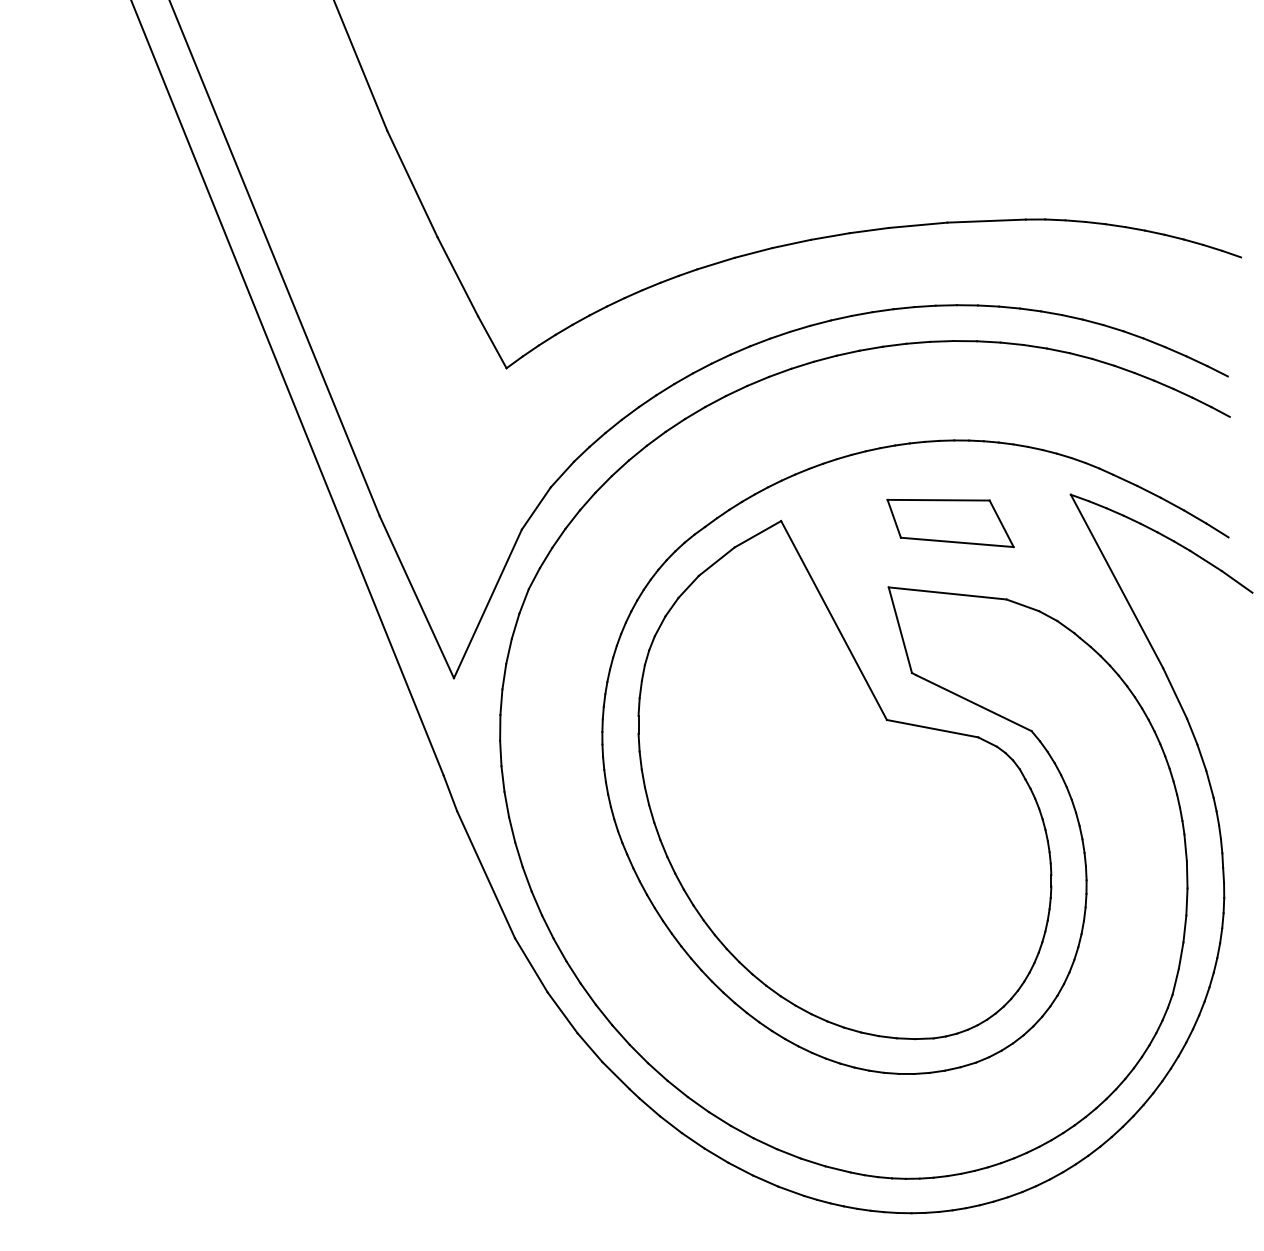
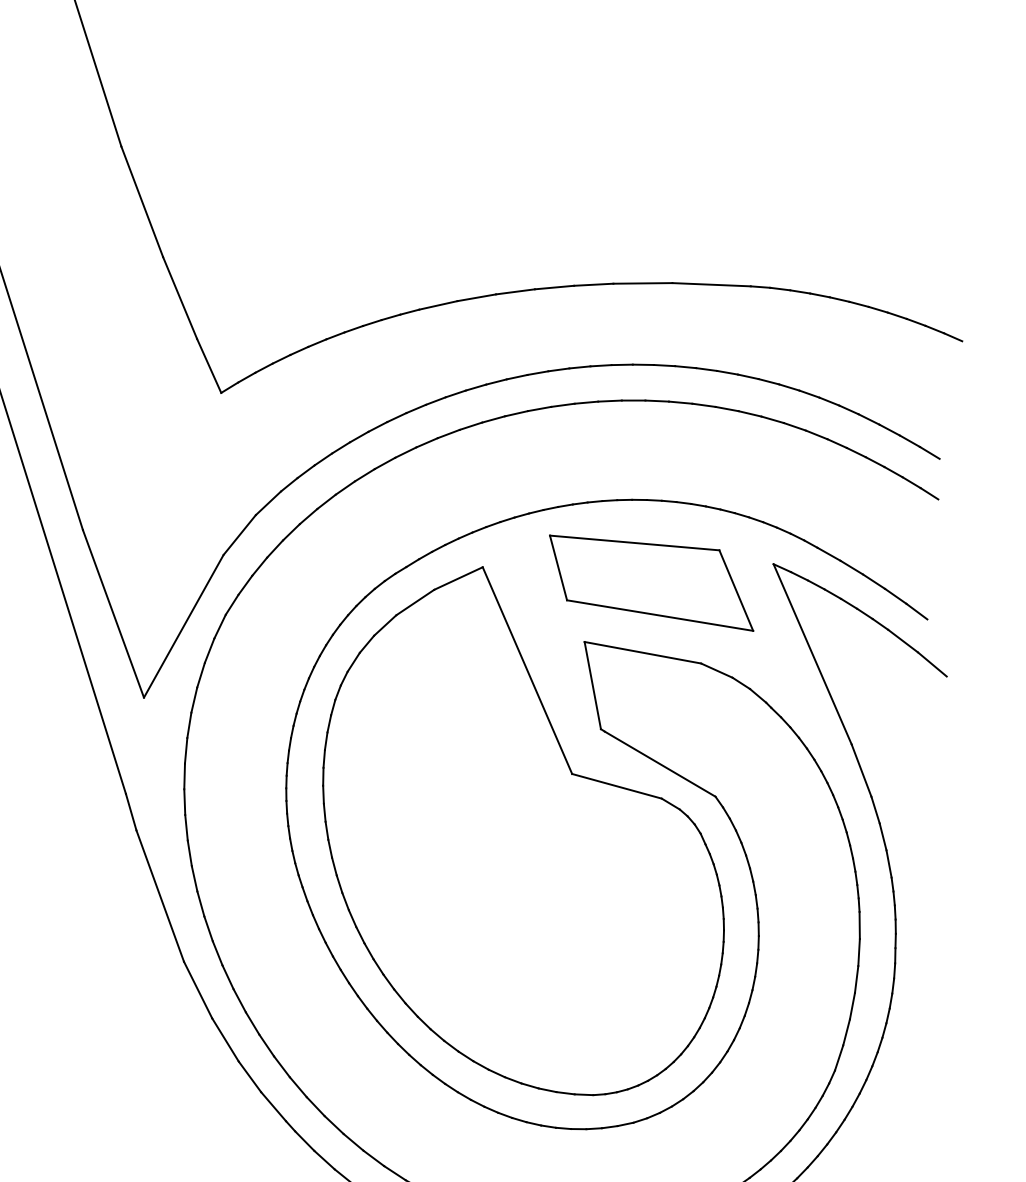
part: (950, 523) -> (651, 583), size x1.67

